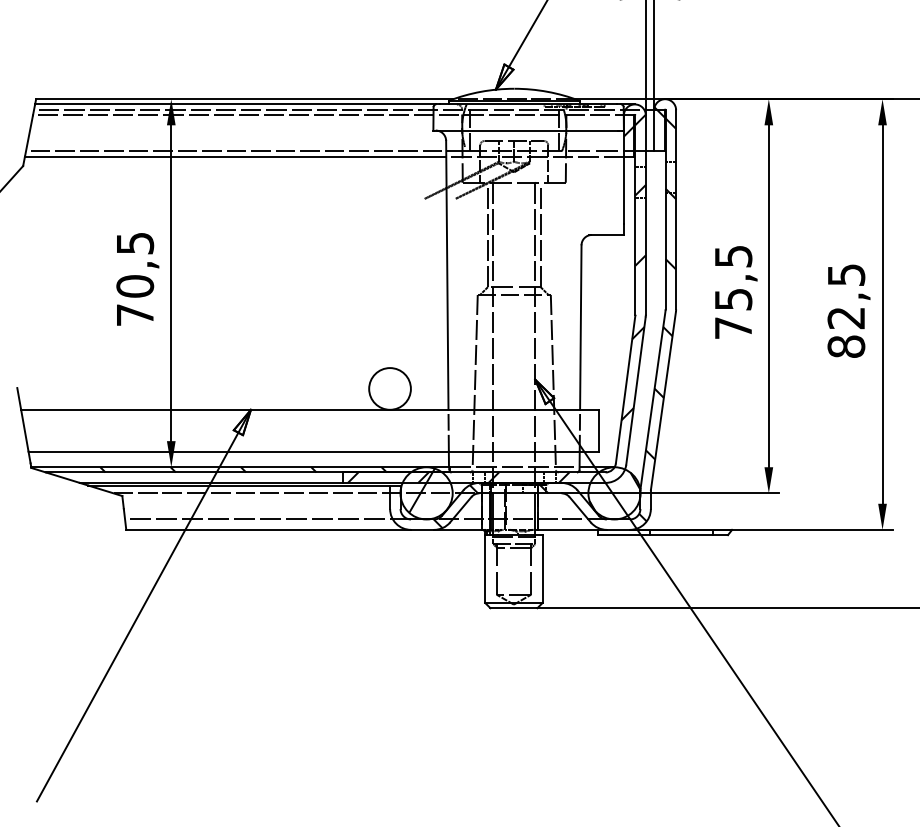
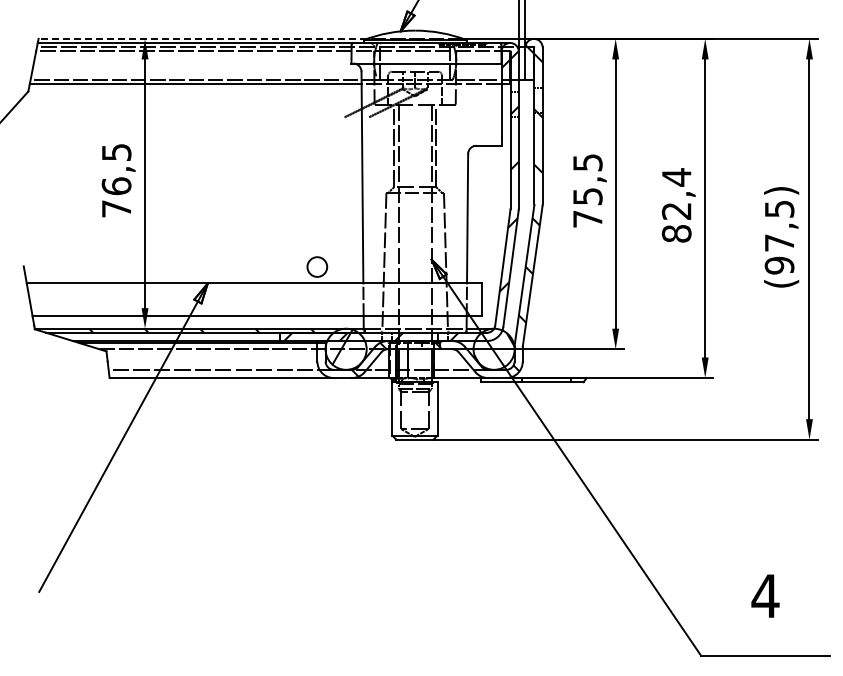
line: (244, 98) -> (202, 38), solid -> dashed
text: (846, 275) -> (676, 177), 82,5 -> 82,4
text: (135, 286) -> (116, 186), 70,5 -> 76,5
circle: (388, 388) -> (316, 266), size x0.6

